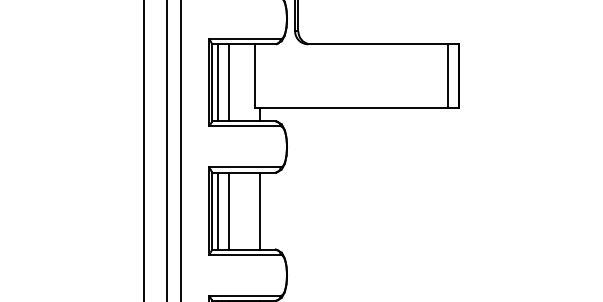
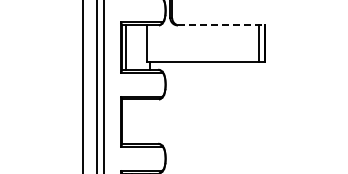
line: (383, 44) -> (221, 25), solid -> dashed
line: (229, 82) -> (132, 47), removed
line: (217, 210) -> (125, 121), removed
line: (229, 210) -> (132, 121), removed
line: (260, 210) -> (150, 121), removed

